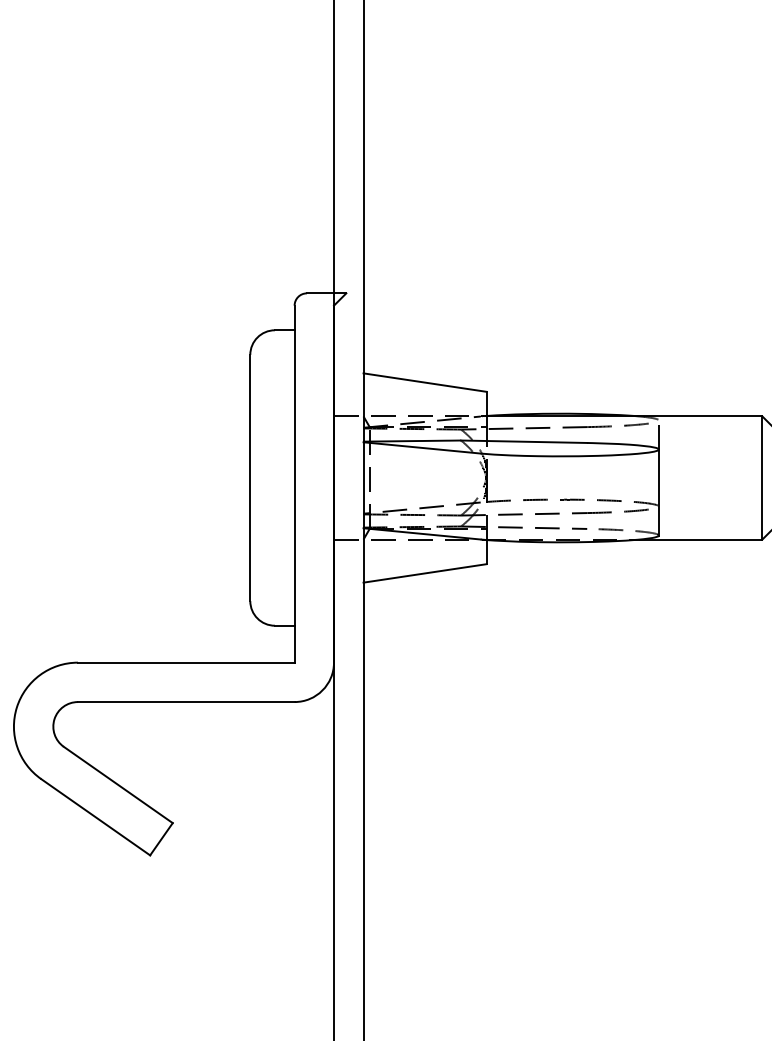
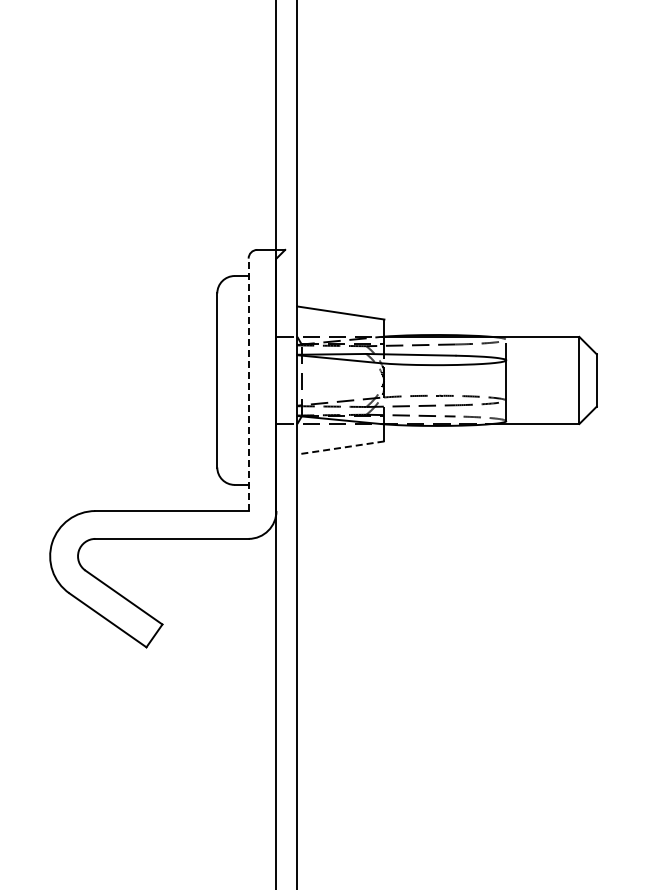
line: (294, 483) -> (248, 384), solid -> dashed
line: (424, 574) -> (340, 448), solid -> dashed

